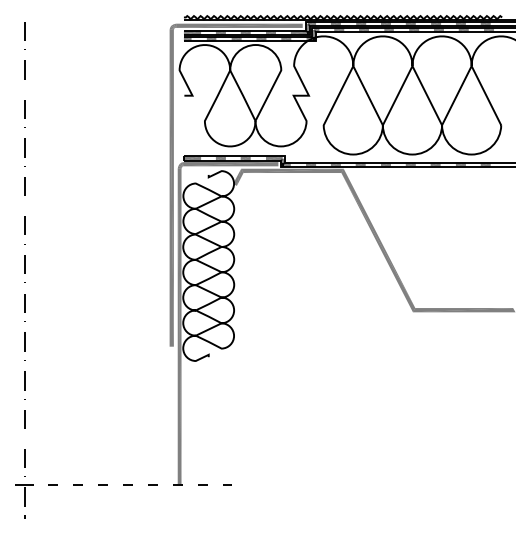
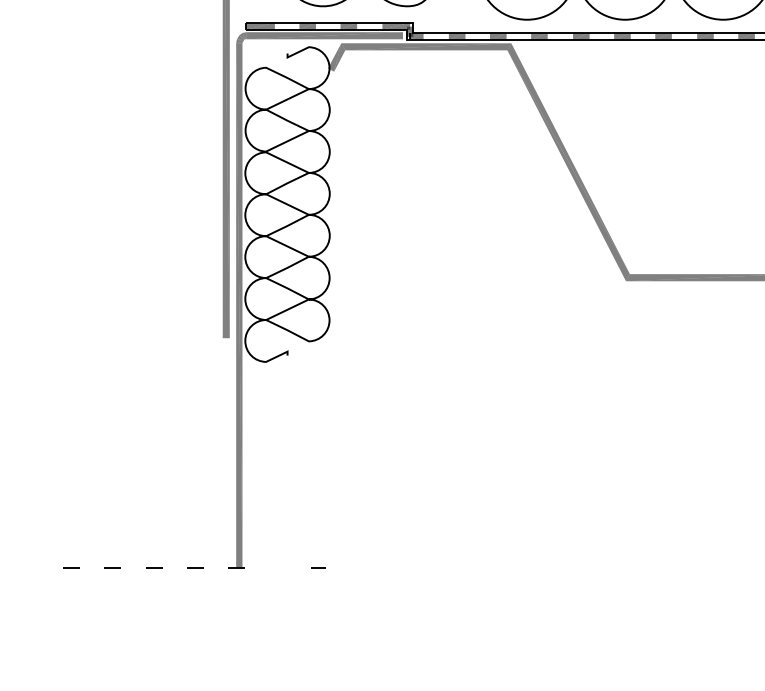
line: (52, 484) -> (28, 566), removed
line: (202, 484) -> (277, 566), removed

